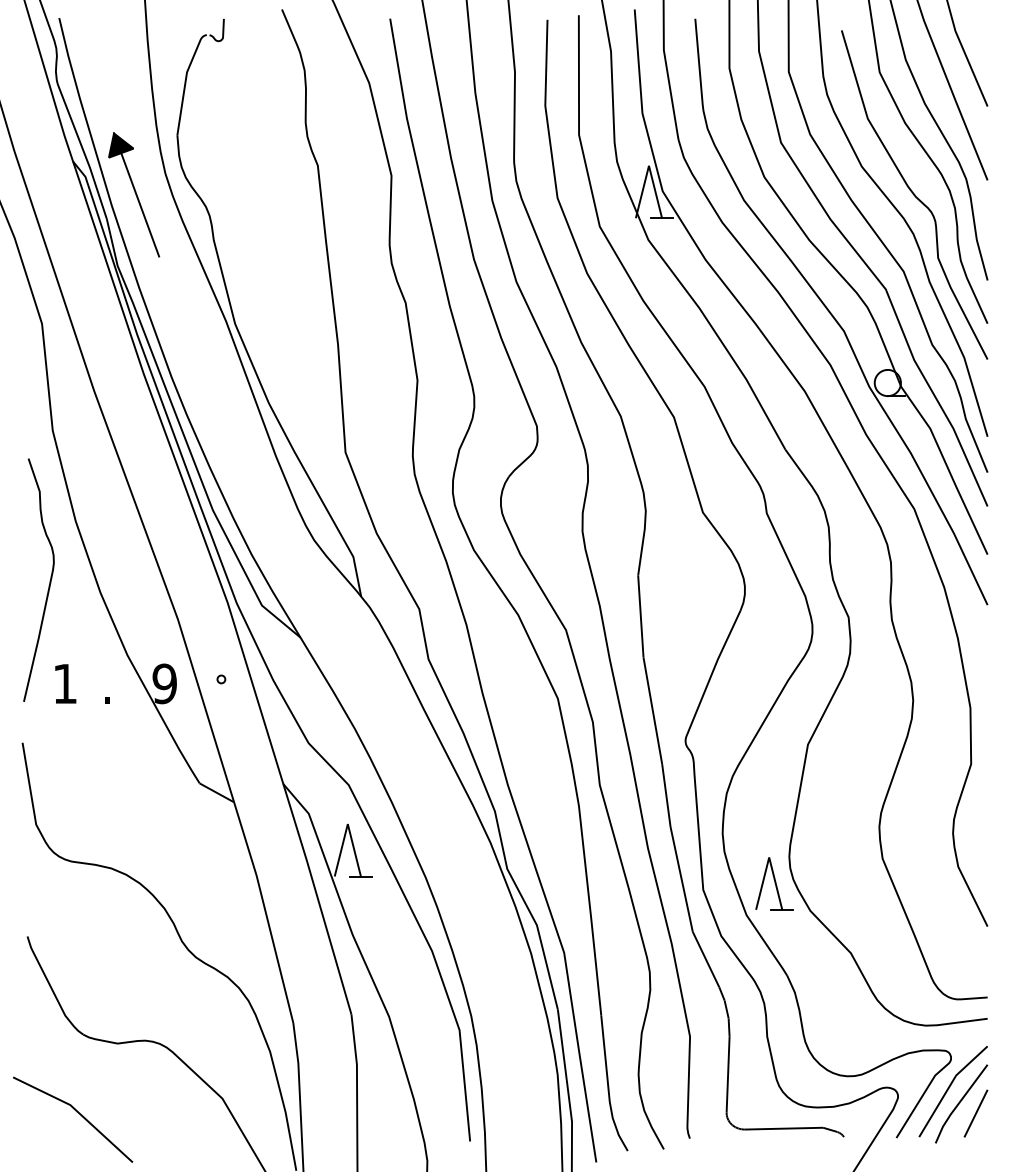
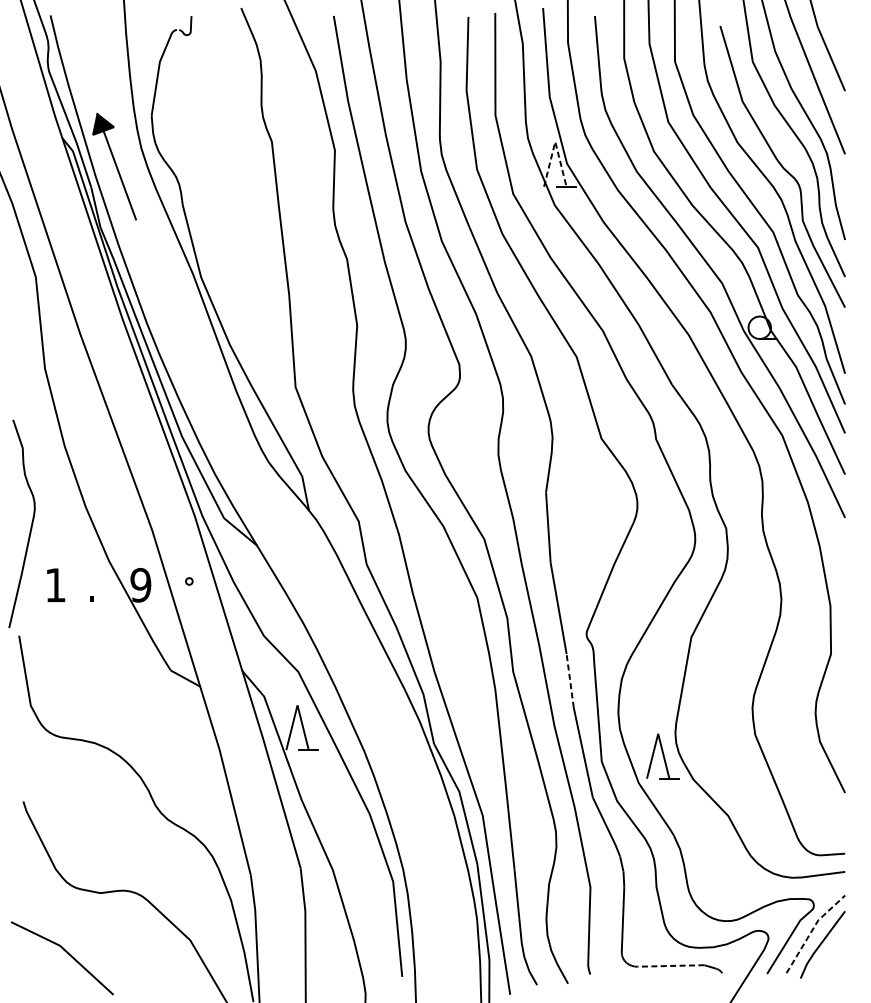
line: (648, 165) -> (554, 141), solid -> dashed
curve: (49, 580) -> (31, 524), moved
line: (666, 795) -> (570, 680), solid -> dashed
line: (949, 1087) -> (812, 930), solid -> dashed
line: (975, 1113) -> (834, 952), removed
line: (783, 1128) -> (670, 965), solid -> dashed

